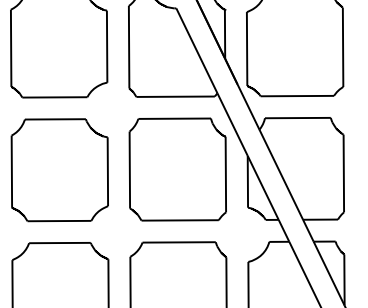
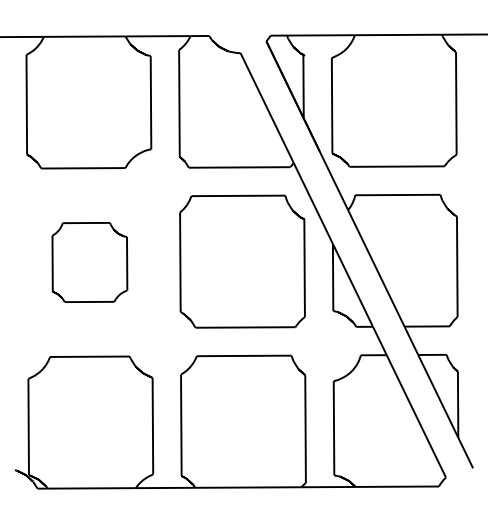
part: (59, 170) -> (89, 262), size x0.6

